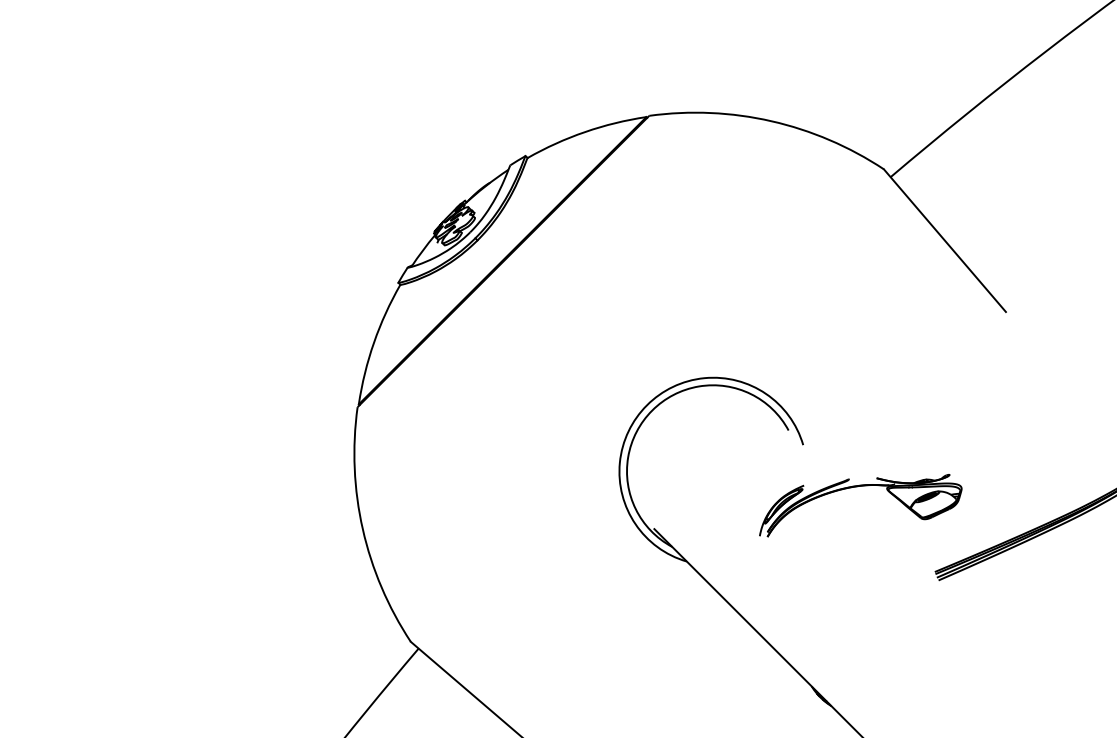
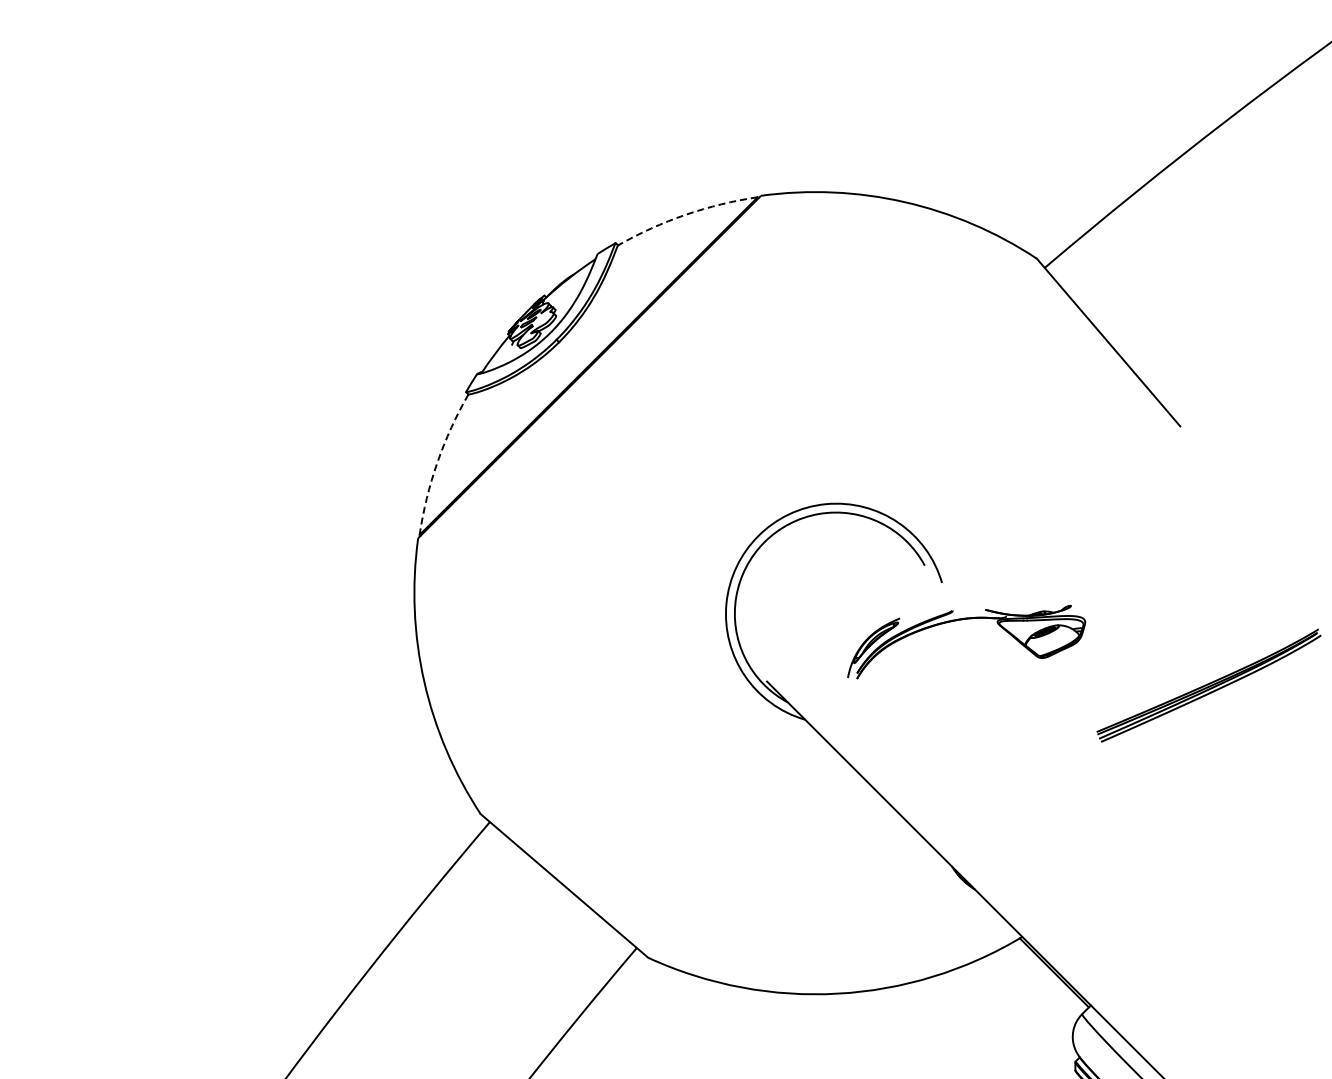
arc: (585, 131) -> (685, 214), solid -> dashed
arc: (374, 342) -> (437, 462), solid -> dashed
part: (857, 487) -> (962, 620), moved

